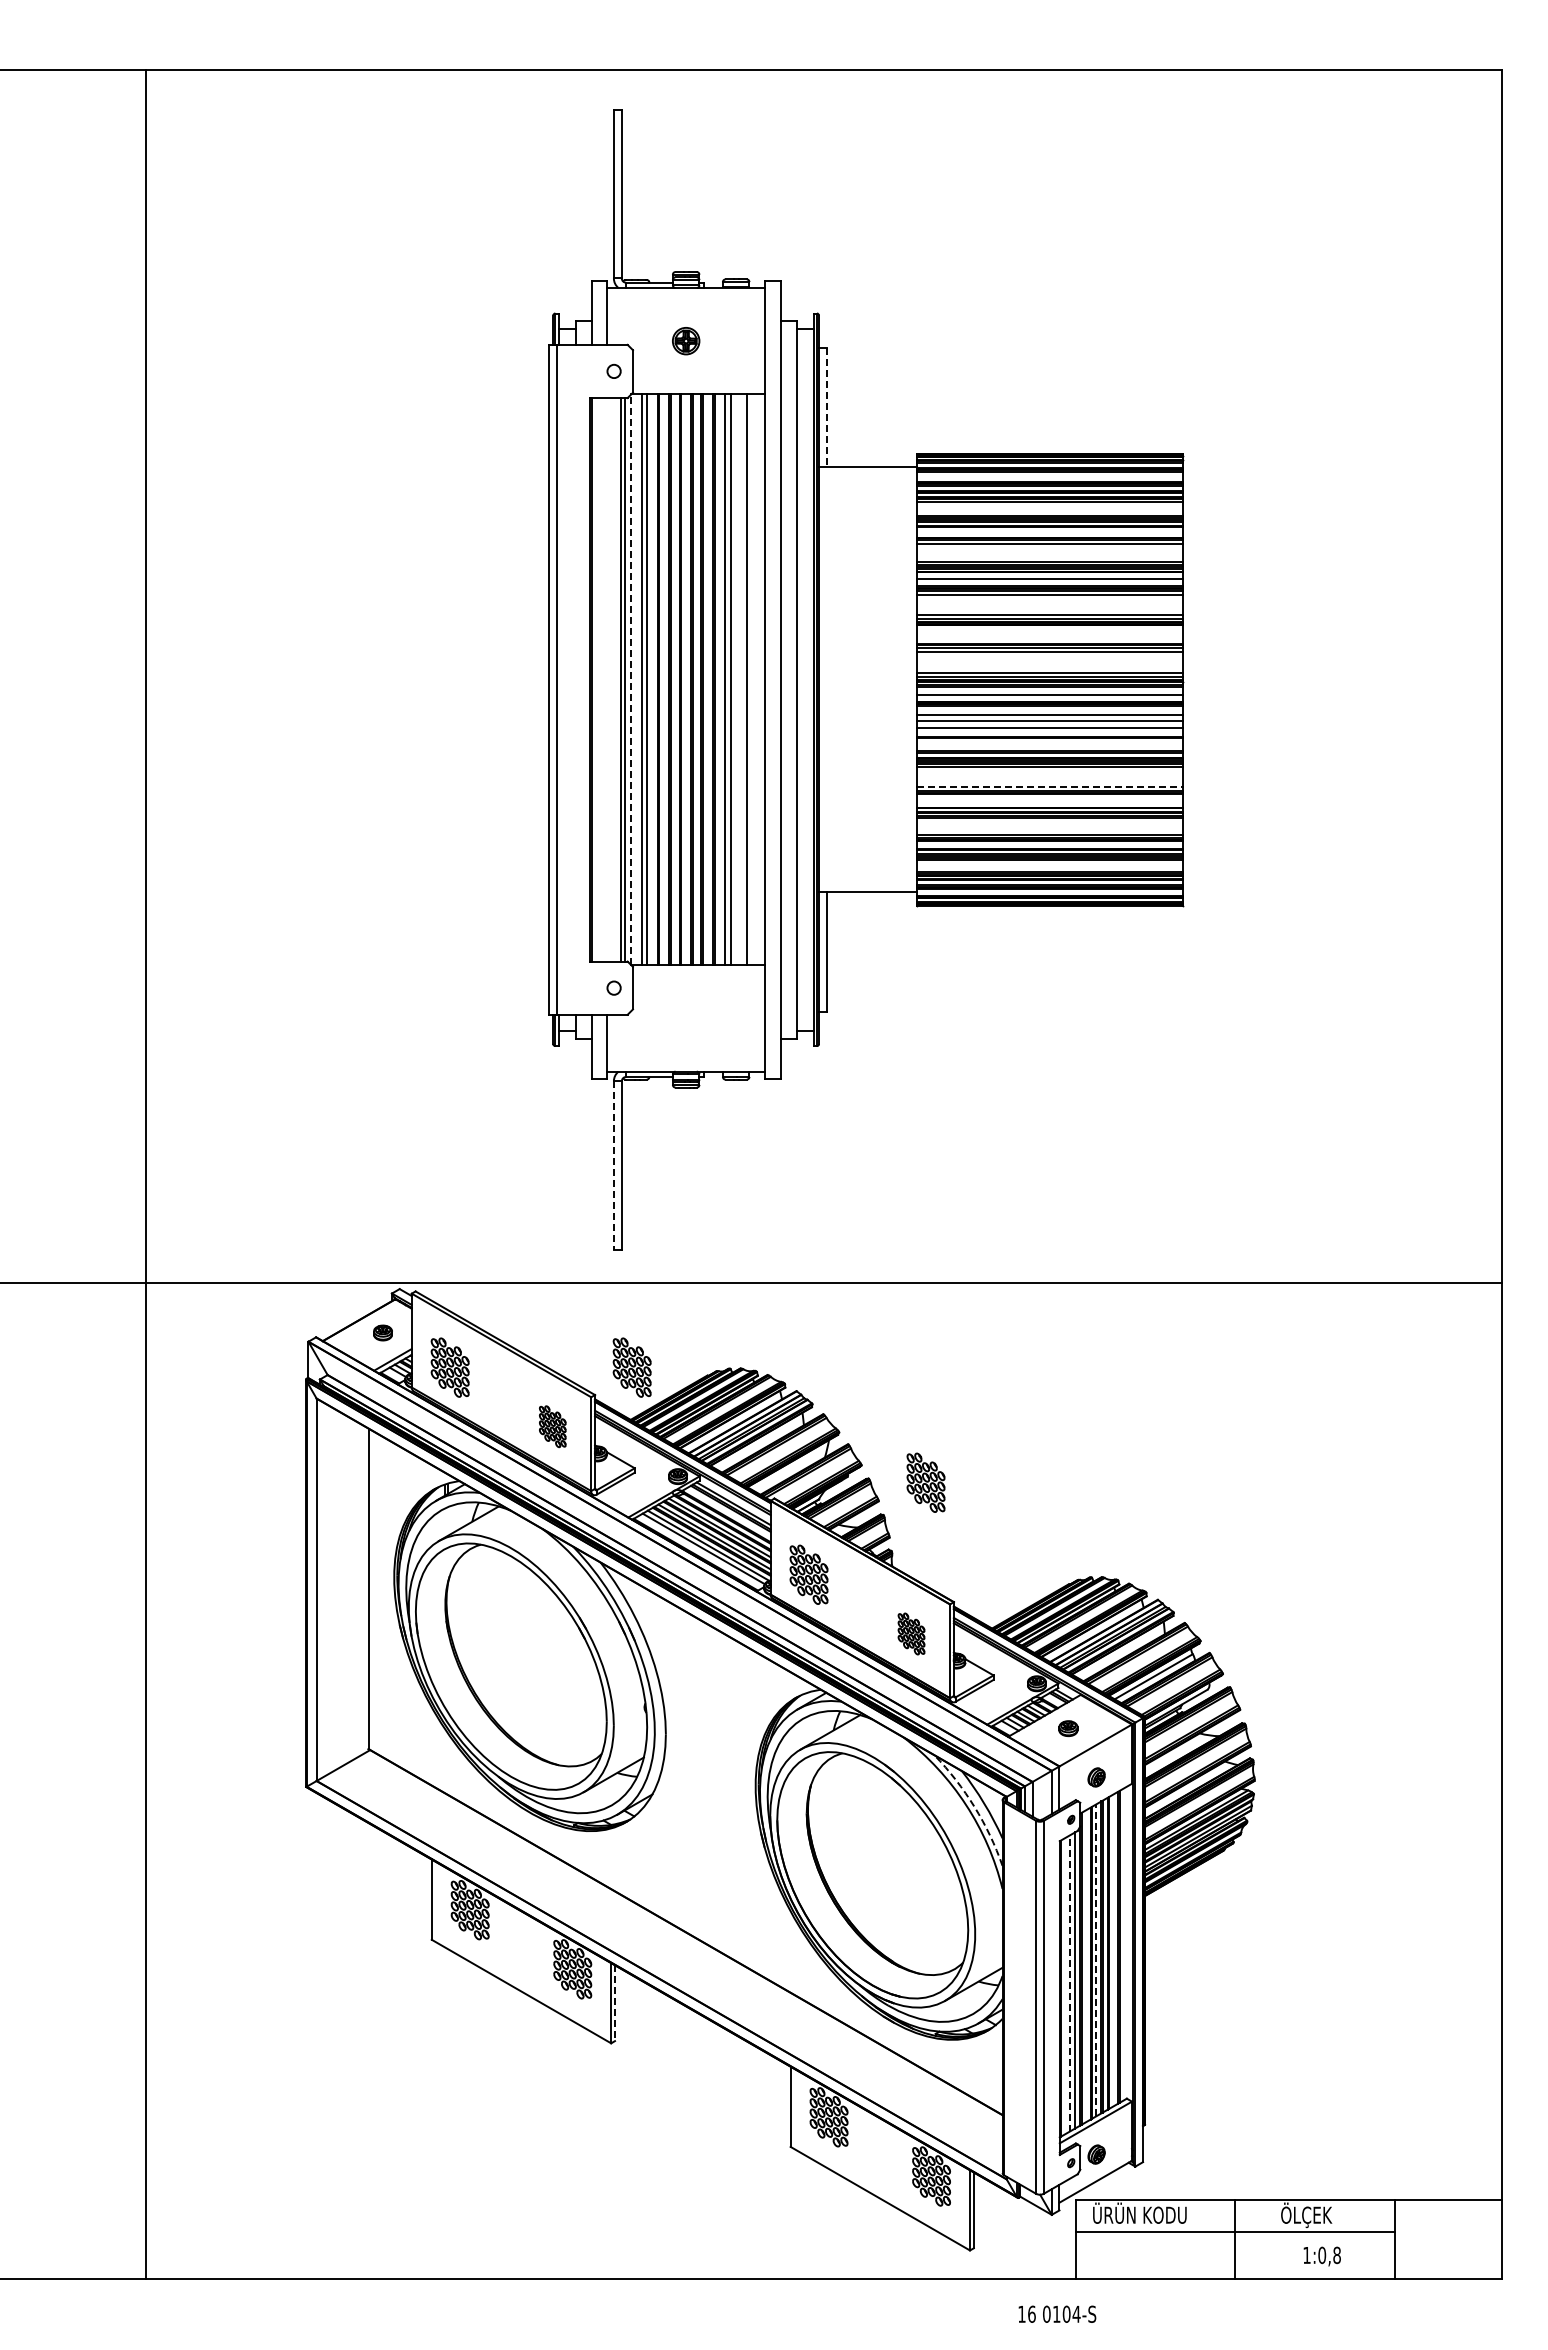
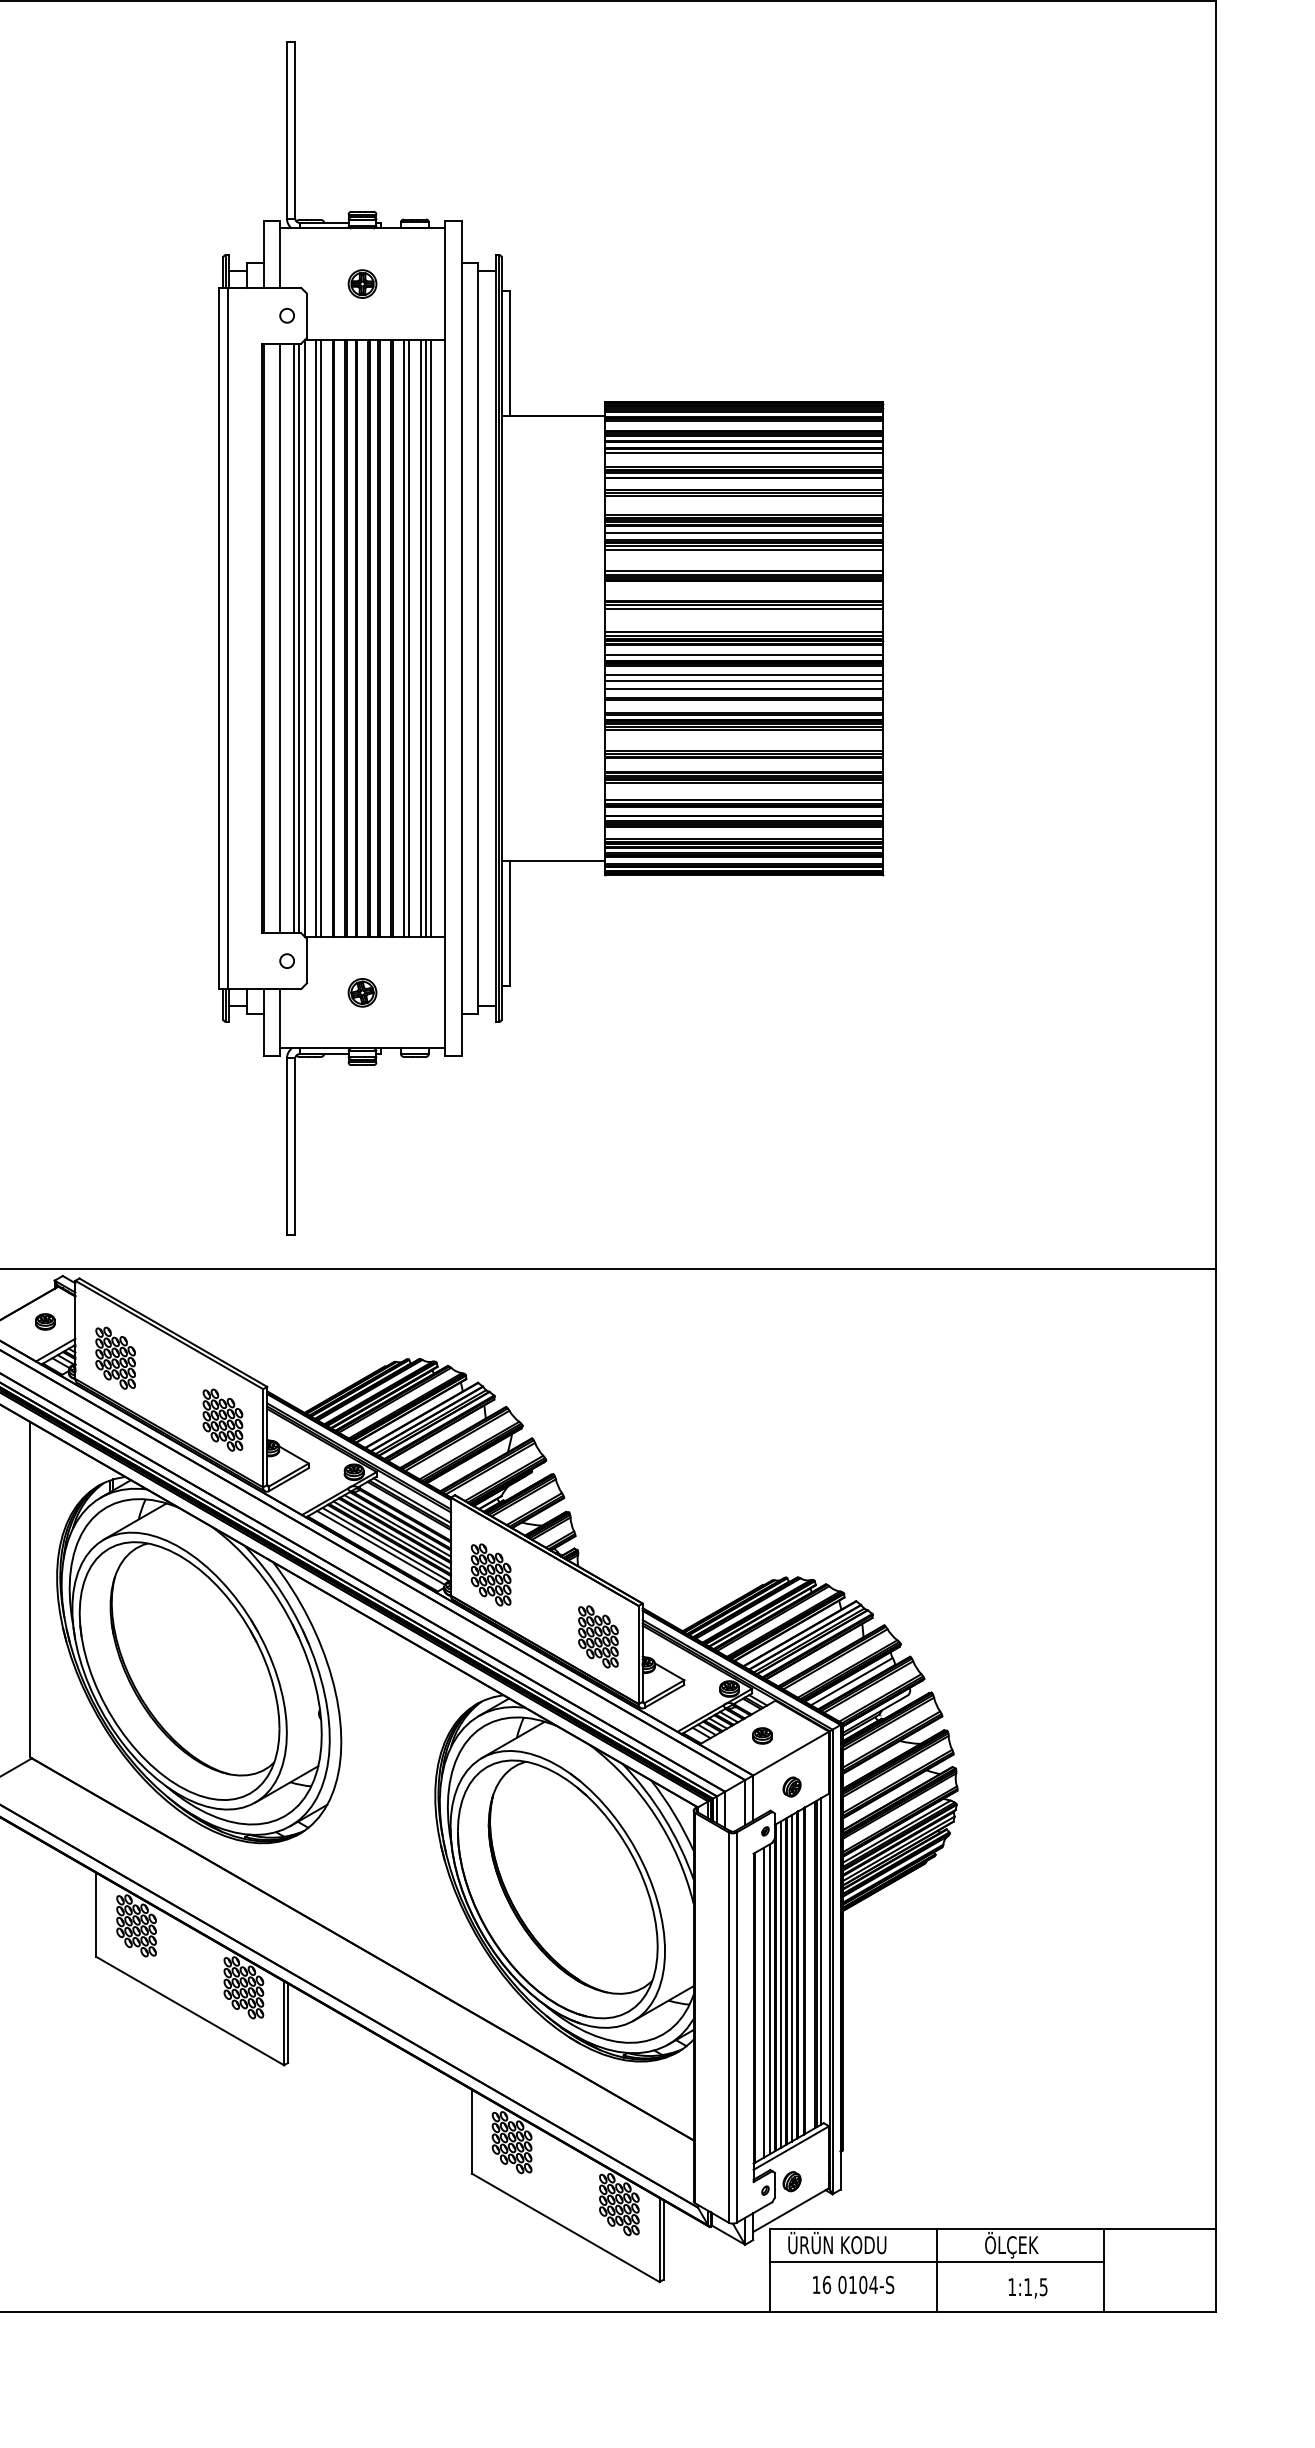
line: (827, 407) -> (510, 353), dashed -> solid
line: (607, 679) -> (280, 638), added
line: (630, 679) -> (304, 638), dashed -> solid
line: (741, 679) -> (420, 638), added
line: (751, 679) -> (430, 638), added
line: (1050, 786) -> (743, 750), dashed -> solid
part: (686, 1018) -> (362, 992), added
line: (613, 1165) -> (286, 1146), dashed -> solid
part: (631, 1367) -> (305, 1358), removed
part: (552, 1426) -> (222, 1419), size x1.43
part: (925, 1482) -> (613, 1478), removed
part: (911, 1633) -> (598, 1636), size x1.43
arc: (974, 1806) -> (664, 1817), dashed -> solid
line: (1124, 1944) -> (821, 1961), added
line: (1096, 1960) -> (791, 1978), dashed -> solid
line: (1085, 1966) -> (780, 1984), added
line: (1070, 1982) -> (764, 2001), dashed -> solid
line: (615, 2003) -> (288, 2023), dashed -> solid
text: (1329, 2255) -> (1035, 2287), 1:0,8 -> 1:1,5
text: (1057, 2313) -> (853, 2284), moved

